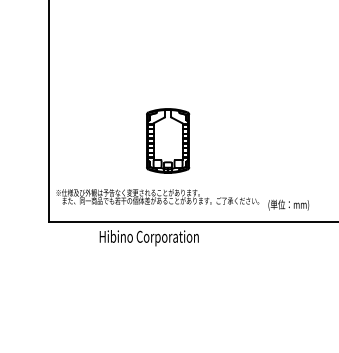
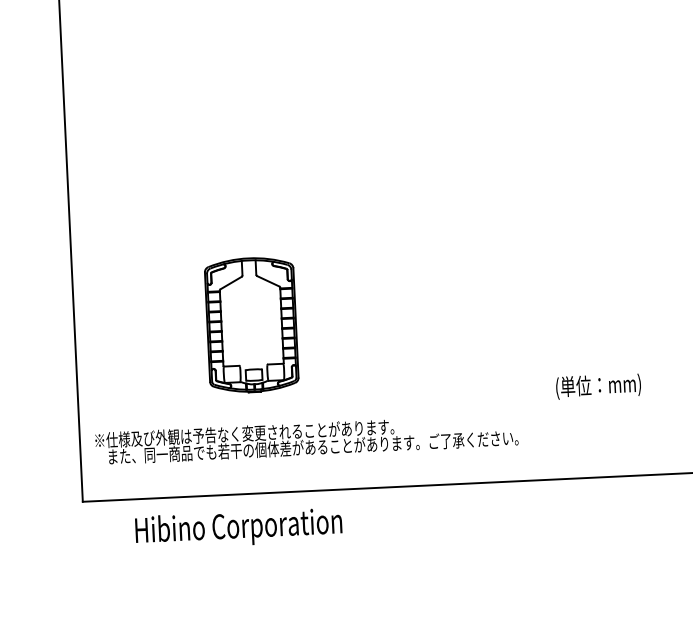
part: (168, 140) -> (252, 323), moved
text: (288, 204) -> (597, 384), moved
text: (148, 238) -> (237, 529), moved

